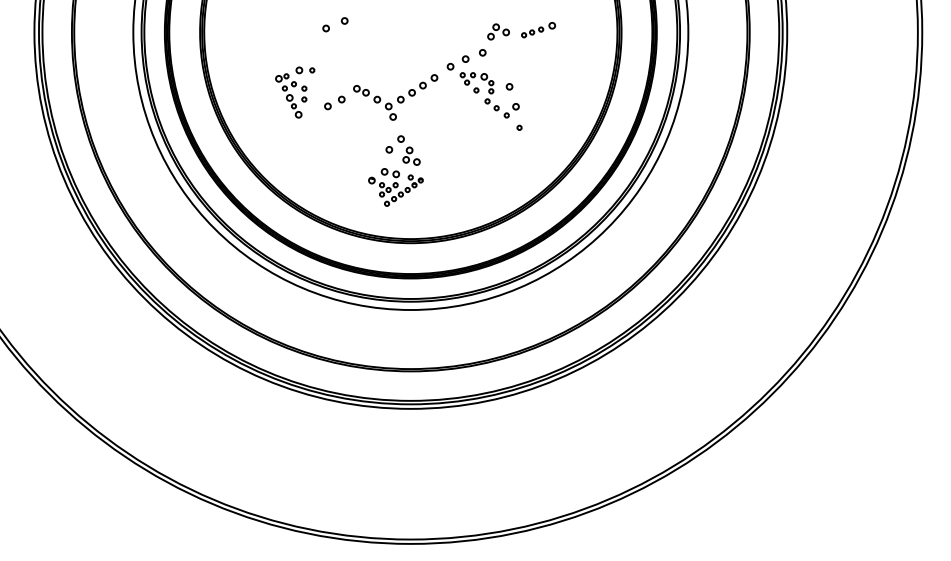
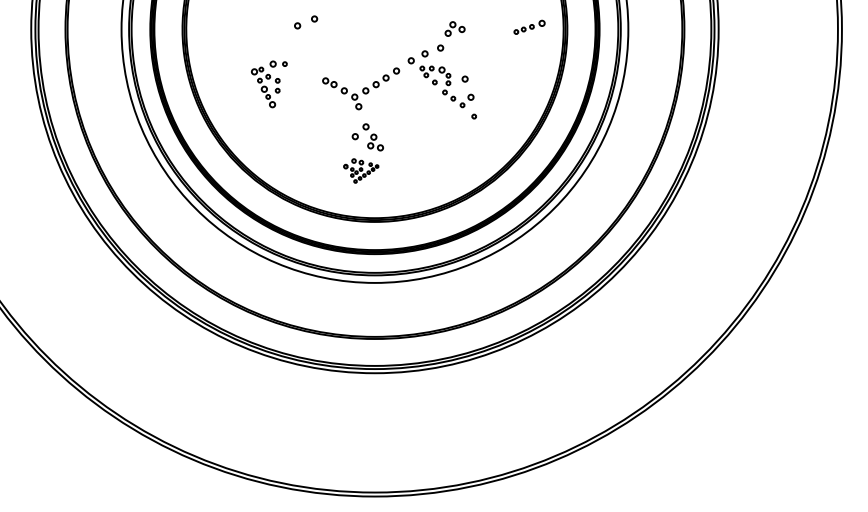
part: (538, 29) -> (529, 26), moved
part: (334, 102) -> (305, 93), removed
part: (395, 186) -> (360, 170), size x0.7

